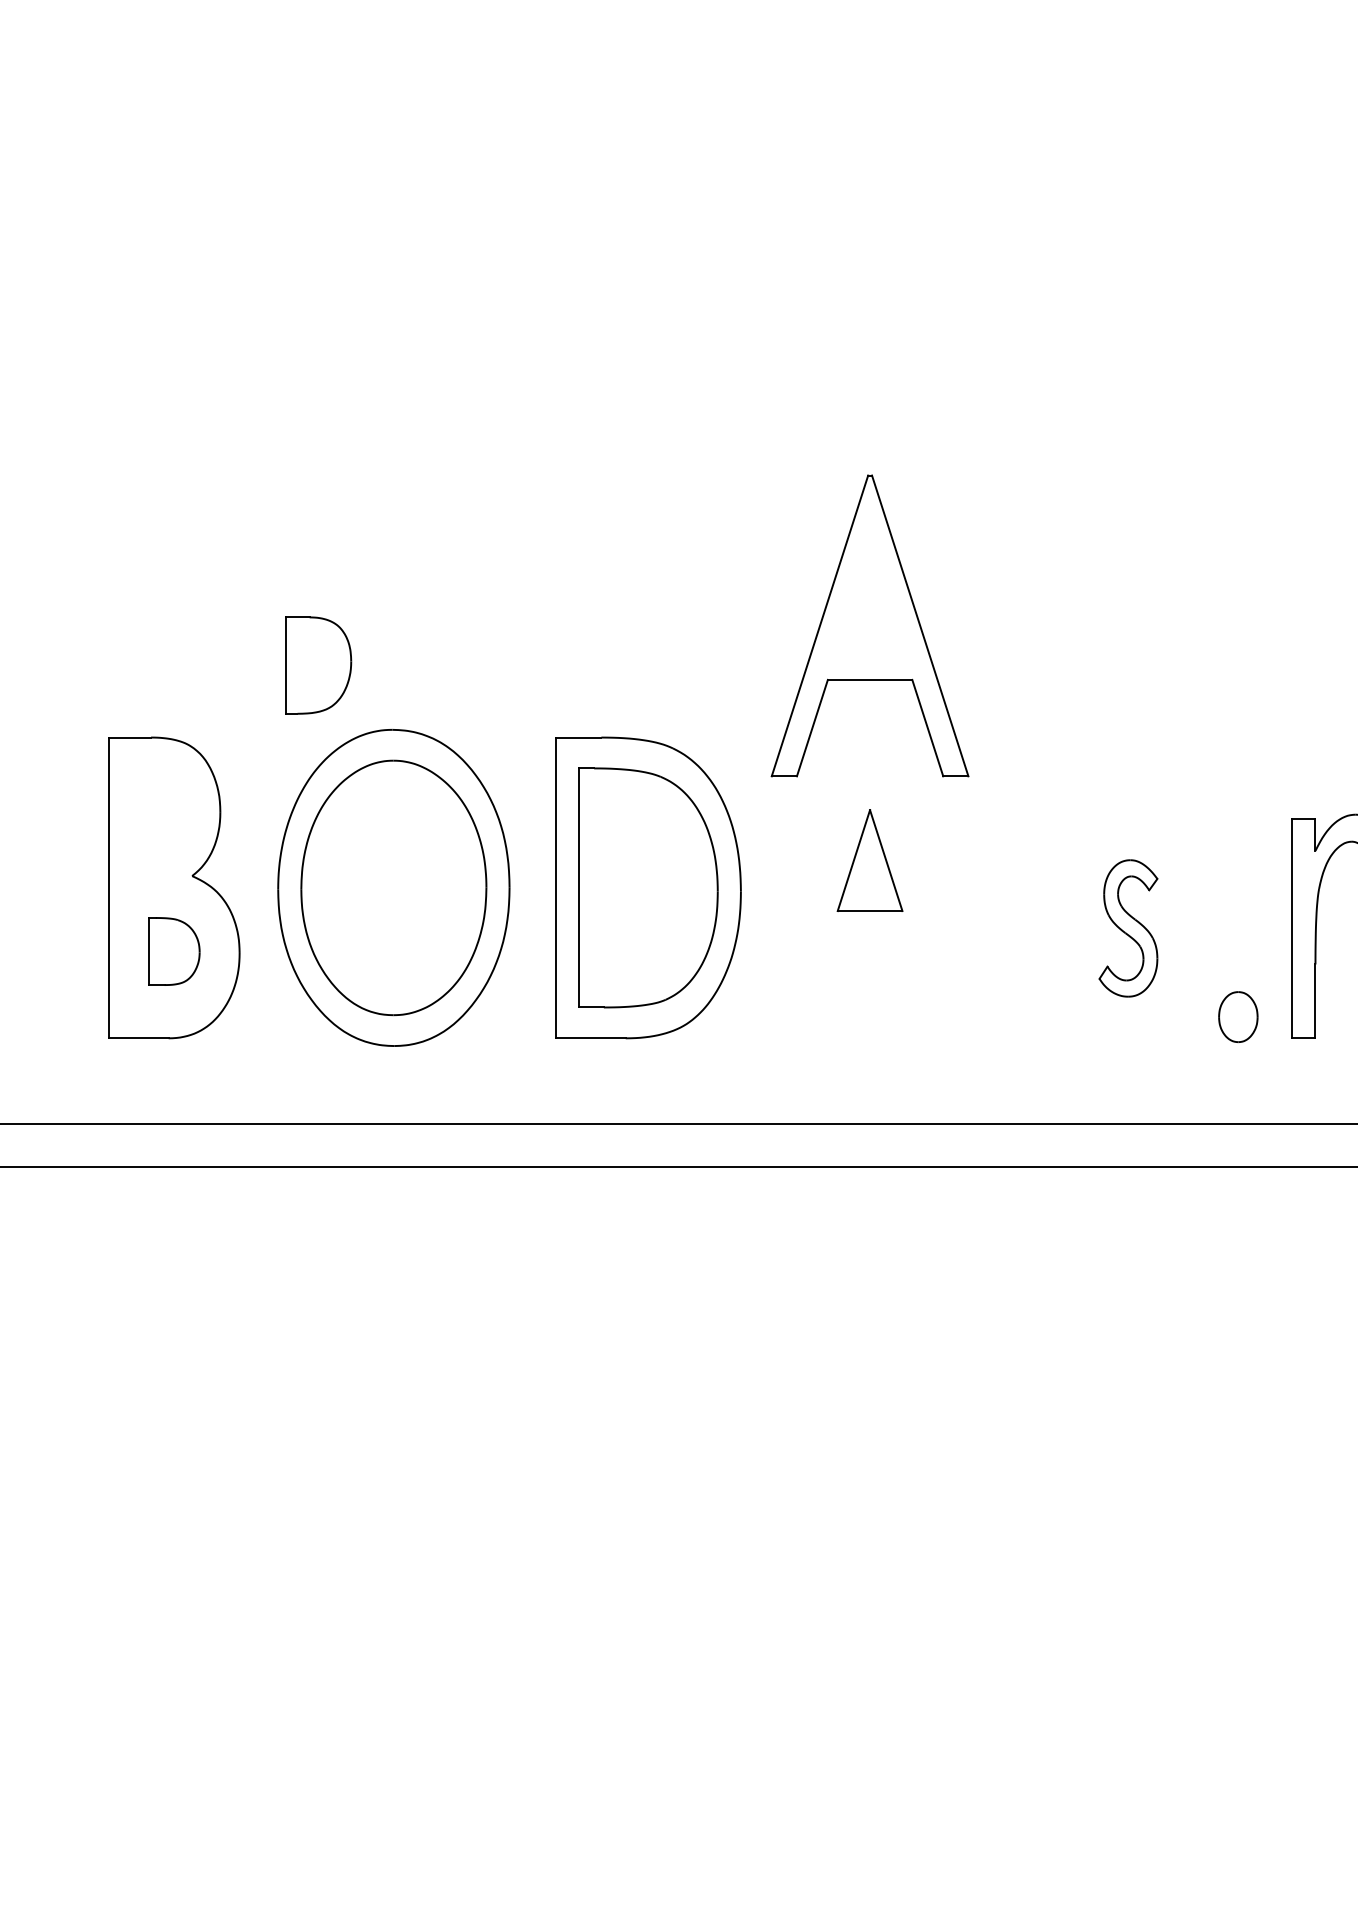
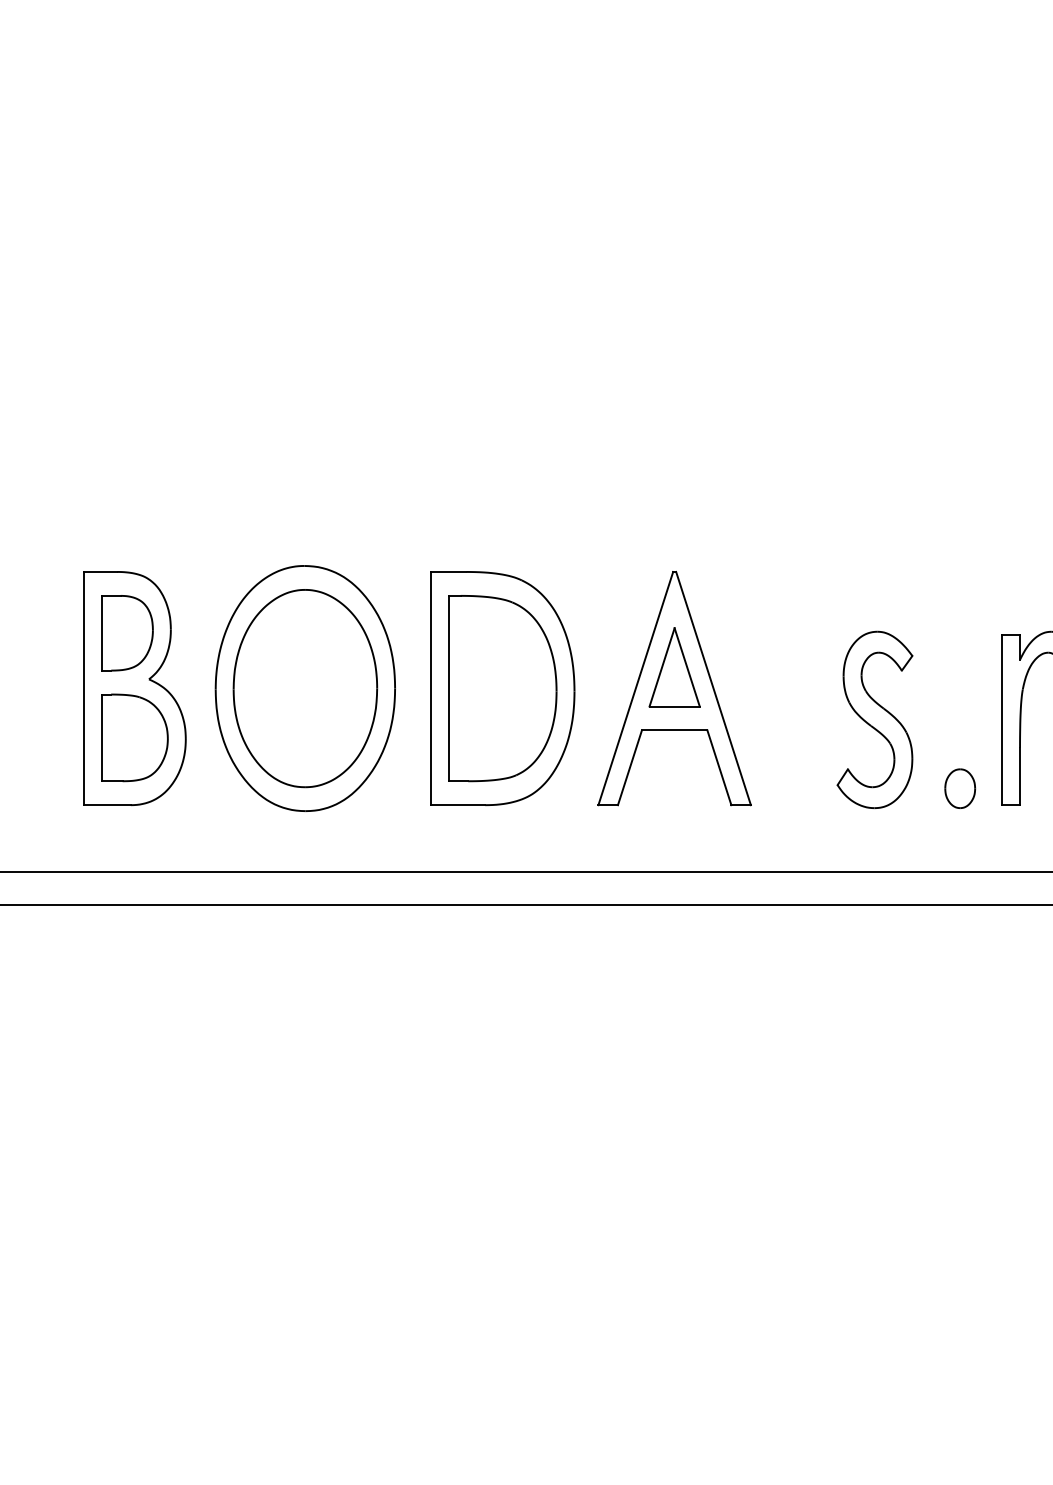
part: (869, 625) -> (674, 688), moved
part: (318, 665) -> (127, 633), moved
part: (1128, 928) -> (875, 720), size x1.67
part: (174, 951) -> (135, 737), size x1.67

